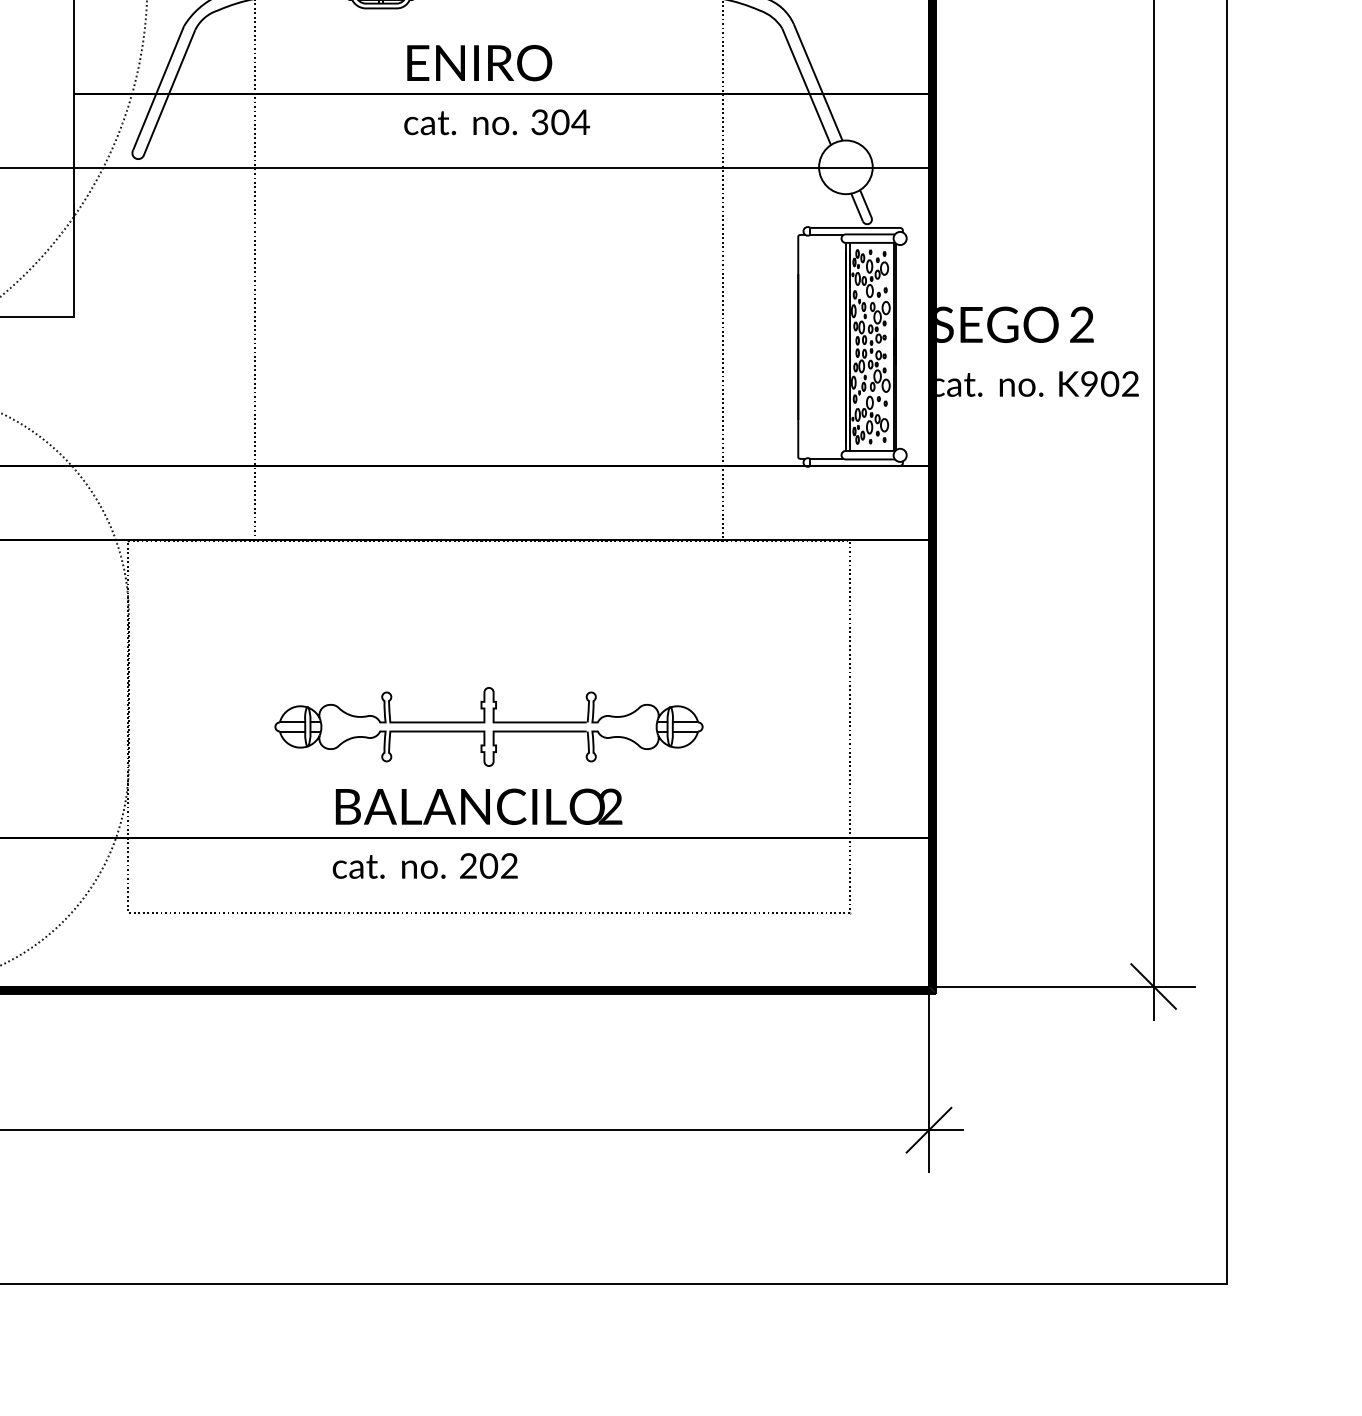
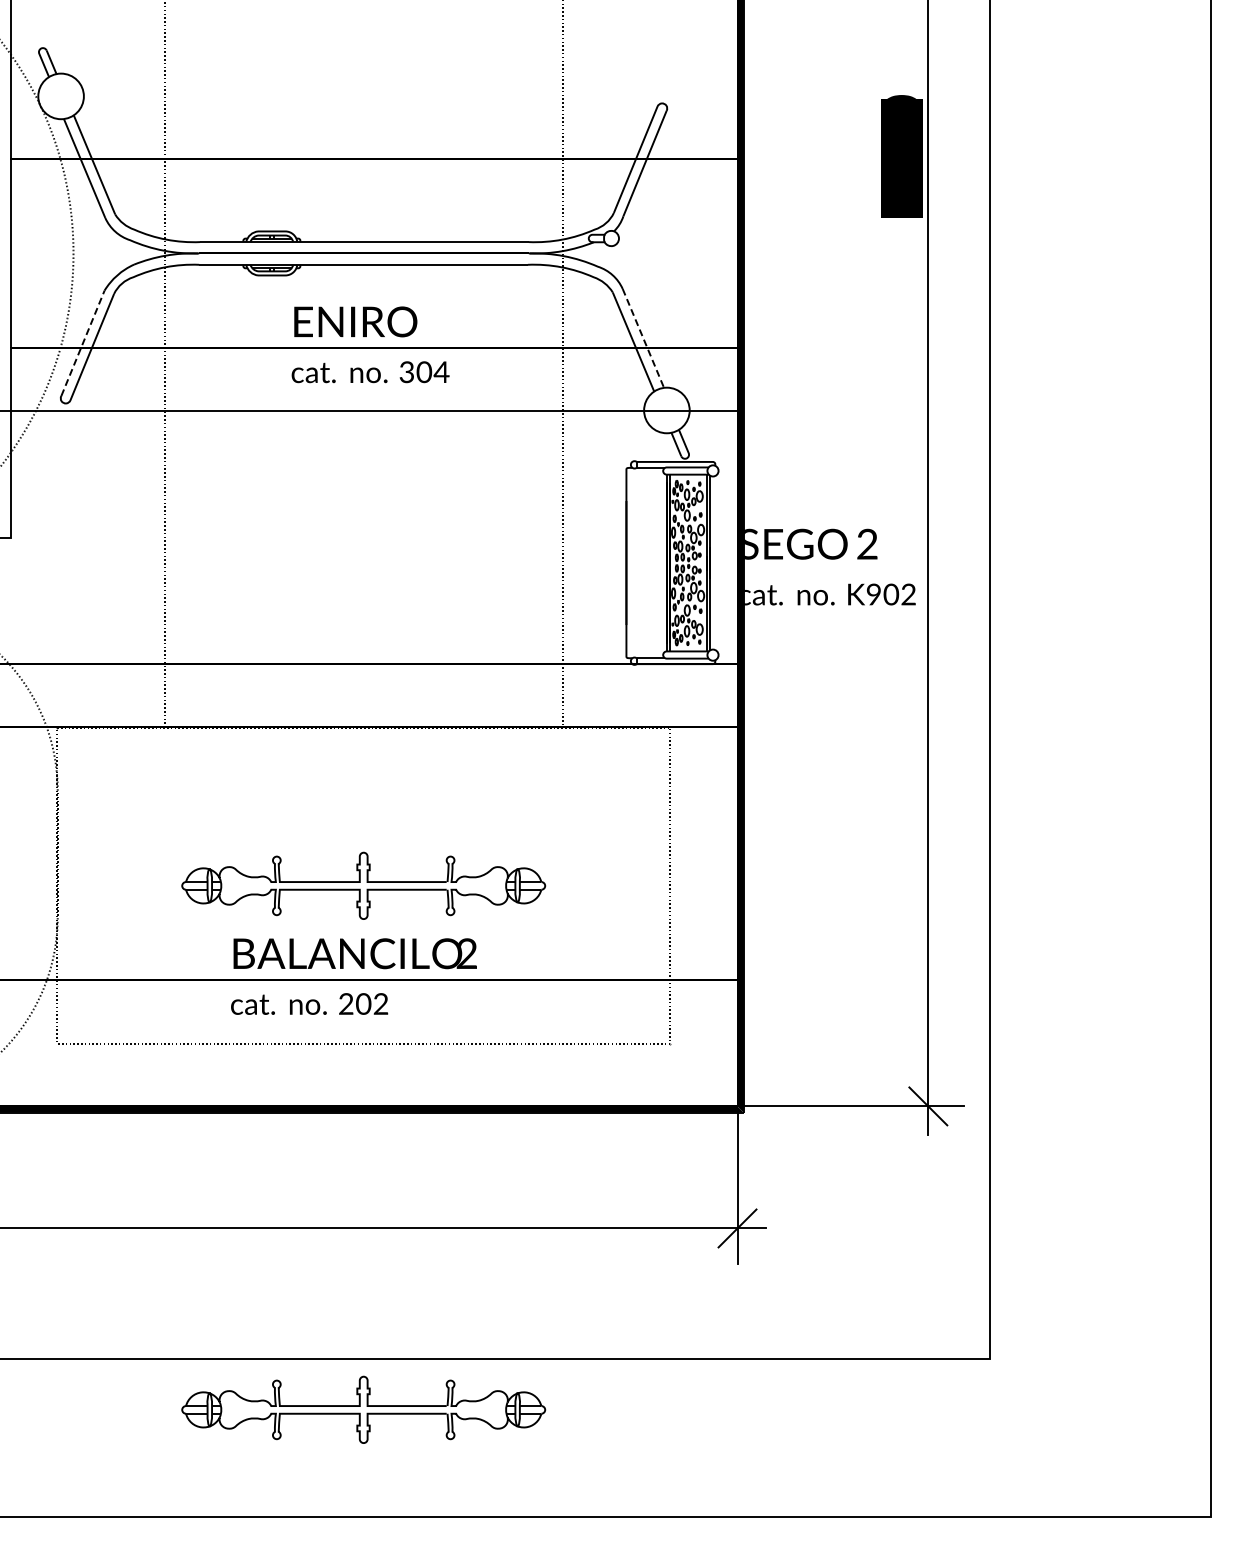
line: (818, 82) -> (643, 338), solid -> dashed
line: (159, 88) -> (83, 343), solid -> dashed
part: (488, 1343) -> (363, 1409), added

